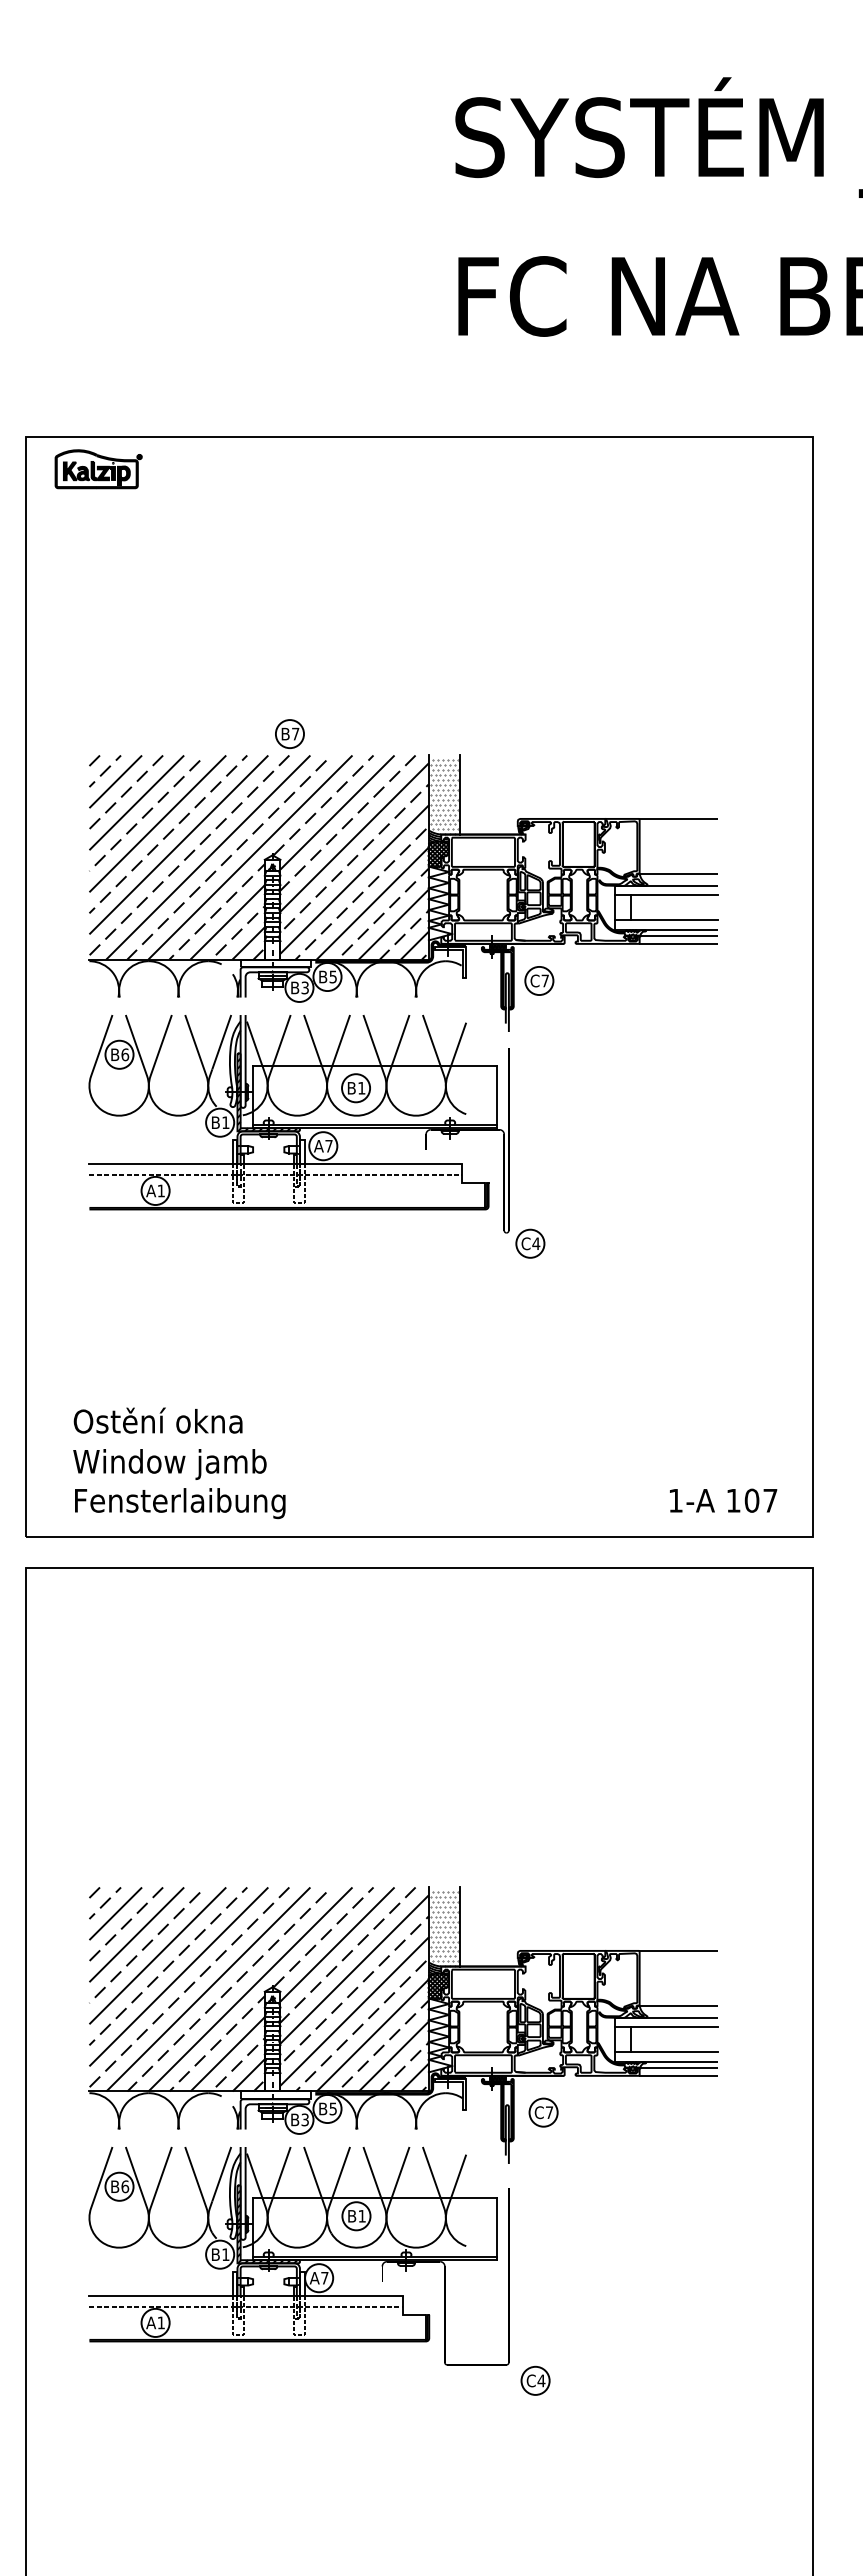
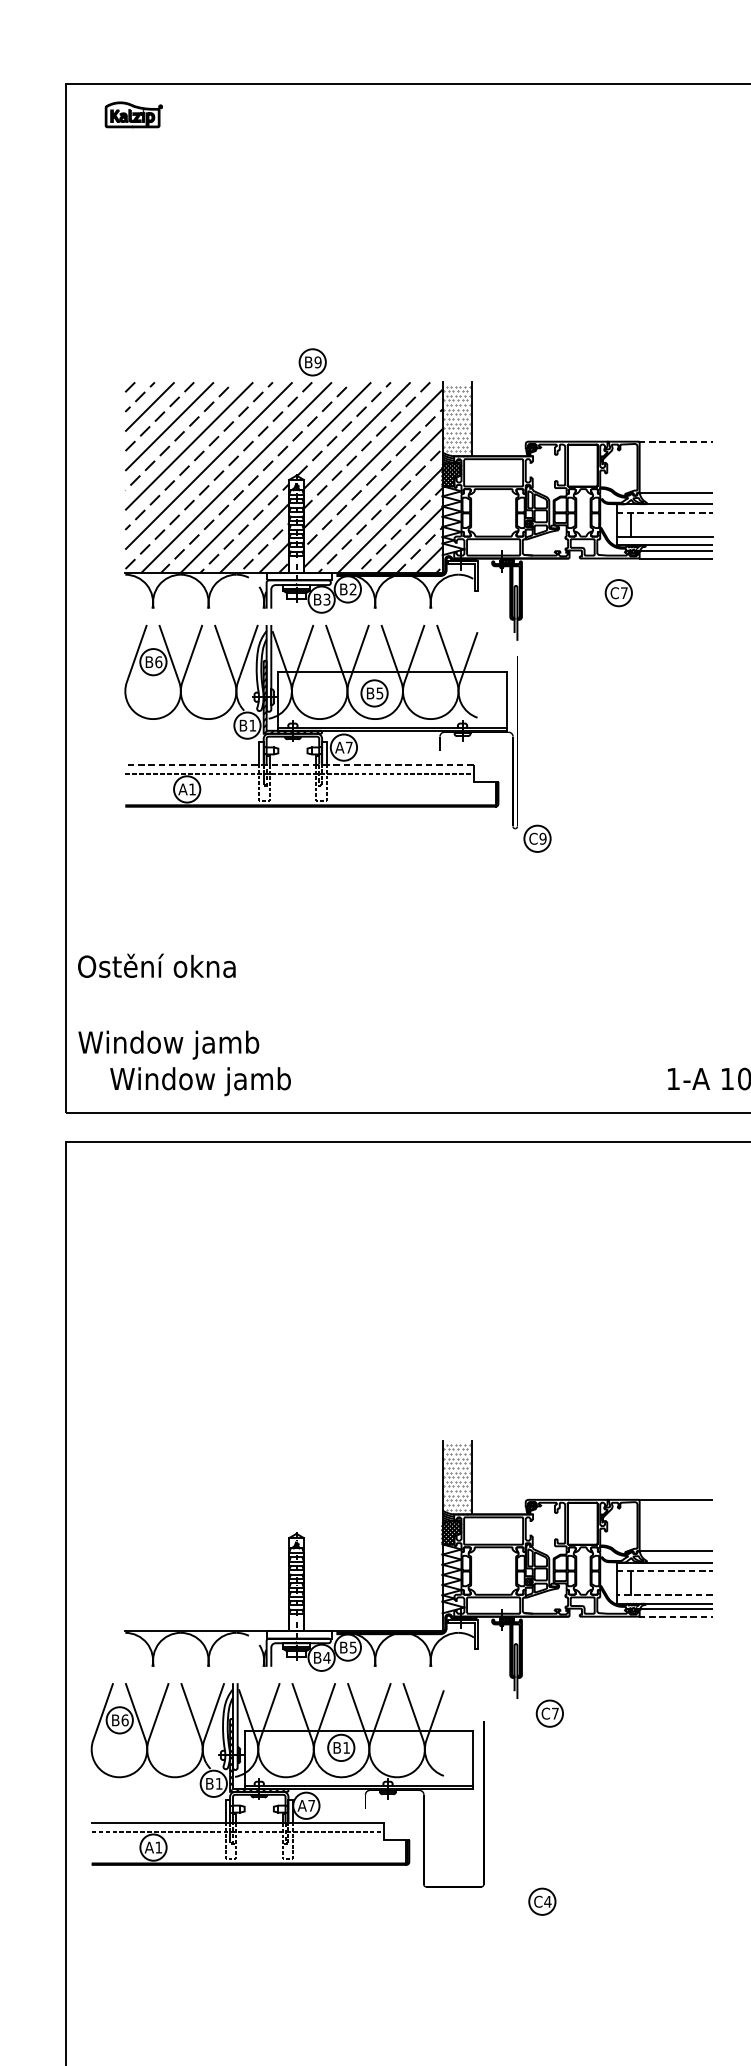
part: (98, 469) -> (133, 115), size x0.7
text: (295, 733) -> (317, 361), B7 -> B9
line: (678, 818) -> (675, 441), solid -> dashed
line: (666, 895) -> (664, 513), solid -> dashed
text: (332, 976) -> (352, 588), B5 -> B2
part: (539, 980) -> (618, 592), moved
text: (361, 1088) -> (379, 693), B1 -> B5
line: (275, 1164) -> (299, 764), solid -> dashed
text: (536, 1243) -> (543, 838), C4 -> C9
text: (157, 1420) -> (156, 965), moved
text: (169, 1464) -> (168, 1045), moved
text: (179, 1503) -> (209, 1081), Fensterlaibung -> Window jamb
hatch: (258, 1989) -> (283, 1535), removed
line: (666, 2027) -> (664, 1571), solid -> dashed
line: (665, 2052) -> (663, 1594), solid -> dashed
line: (678, 2075) -> (675, 1616), solid -> dashed
part: (543, 2112) -> (549, 1713), moved
text: (305, 2119) -> (327, 1657), B3 -> B4
part: (298, 2255) -> (287, 1784), moved

